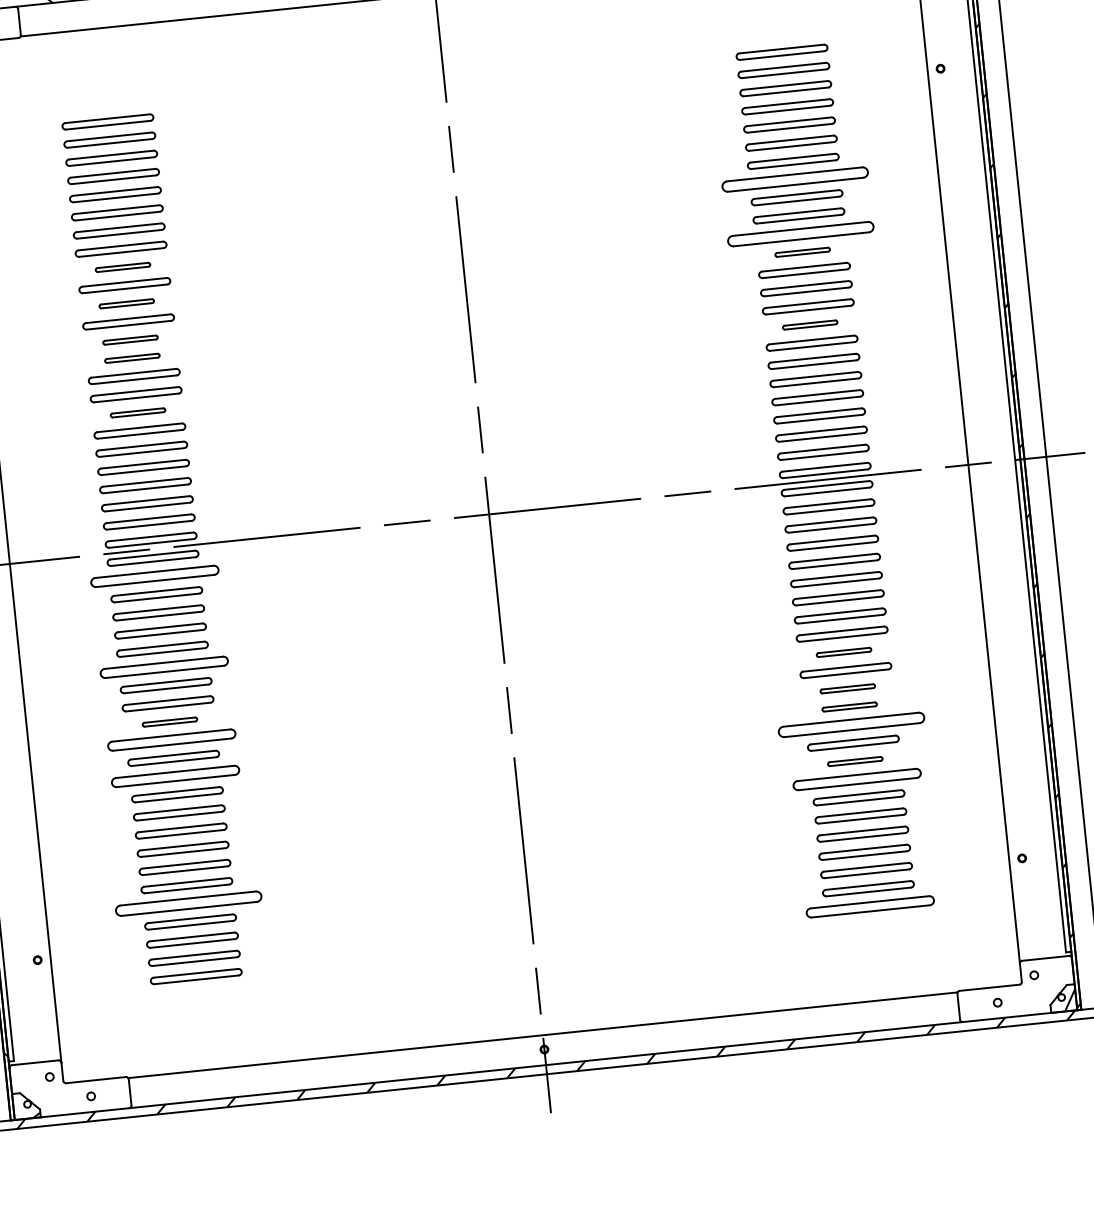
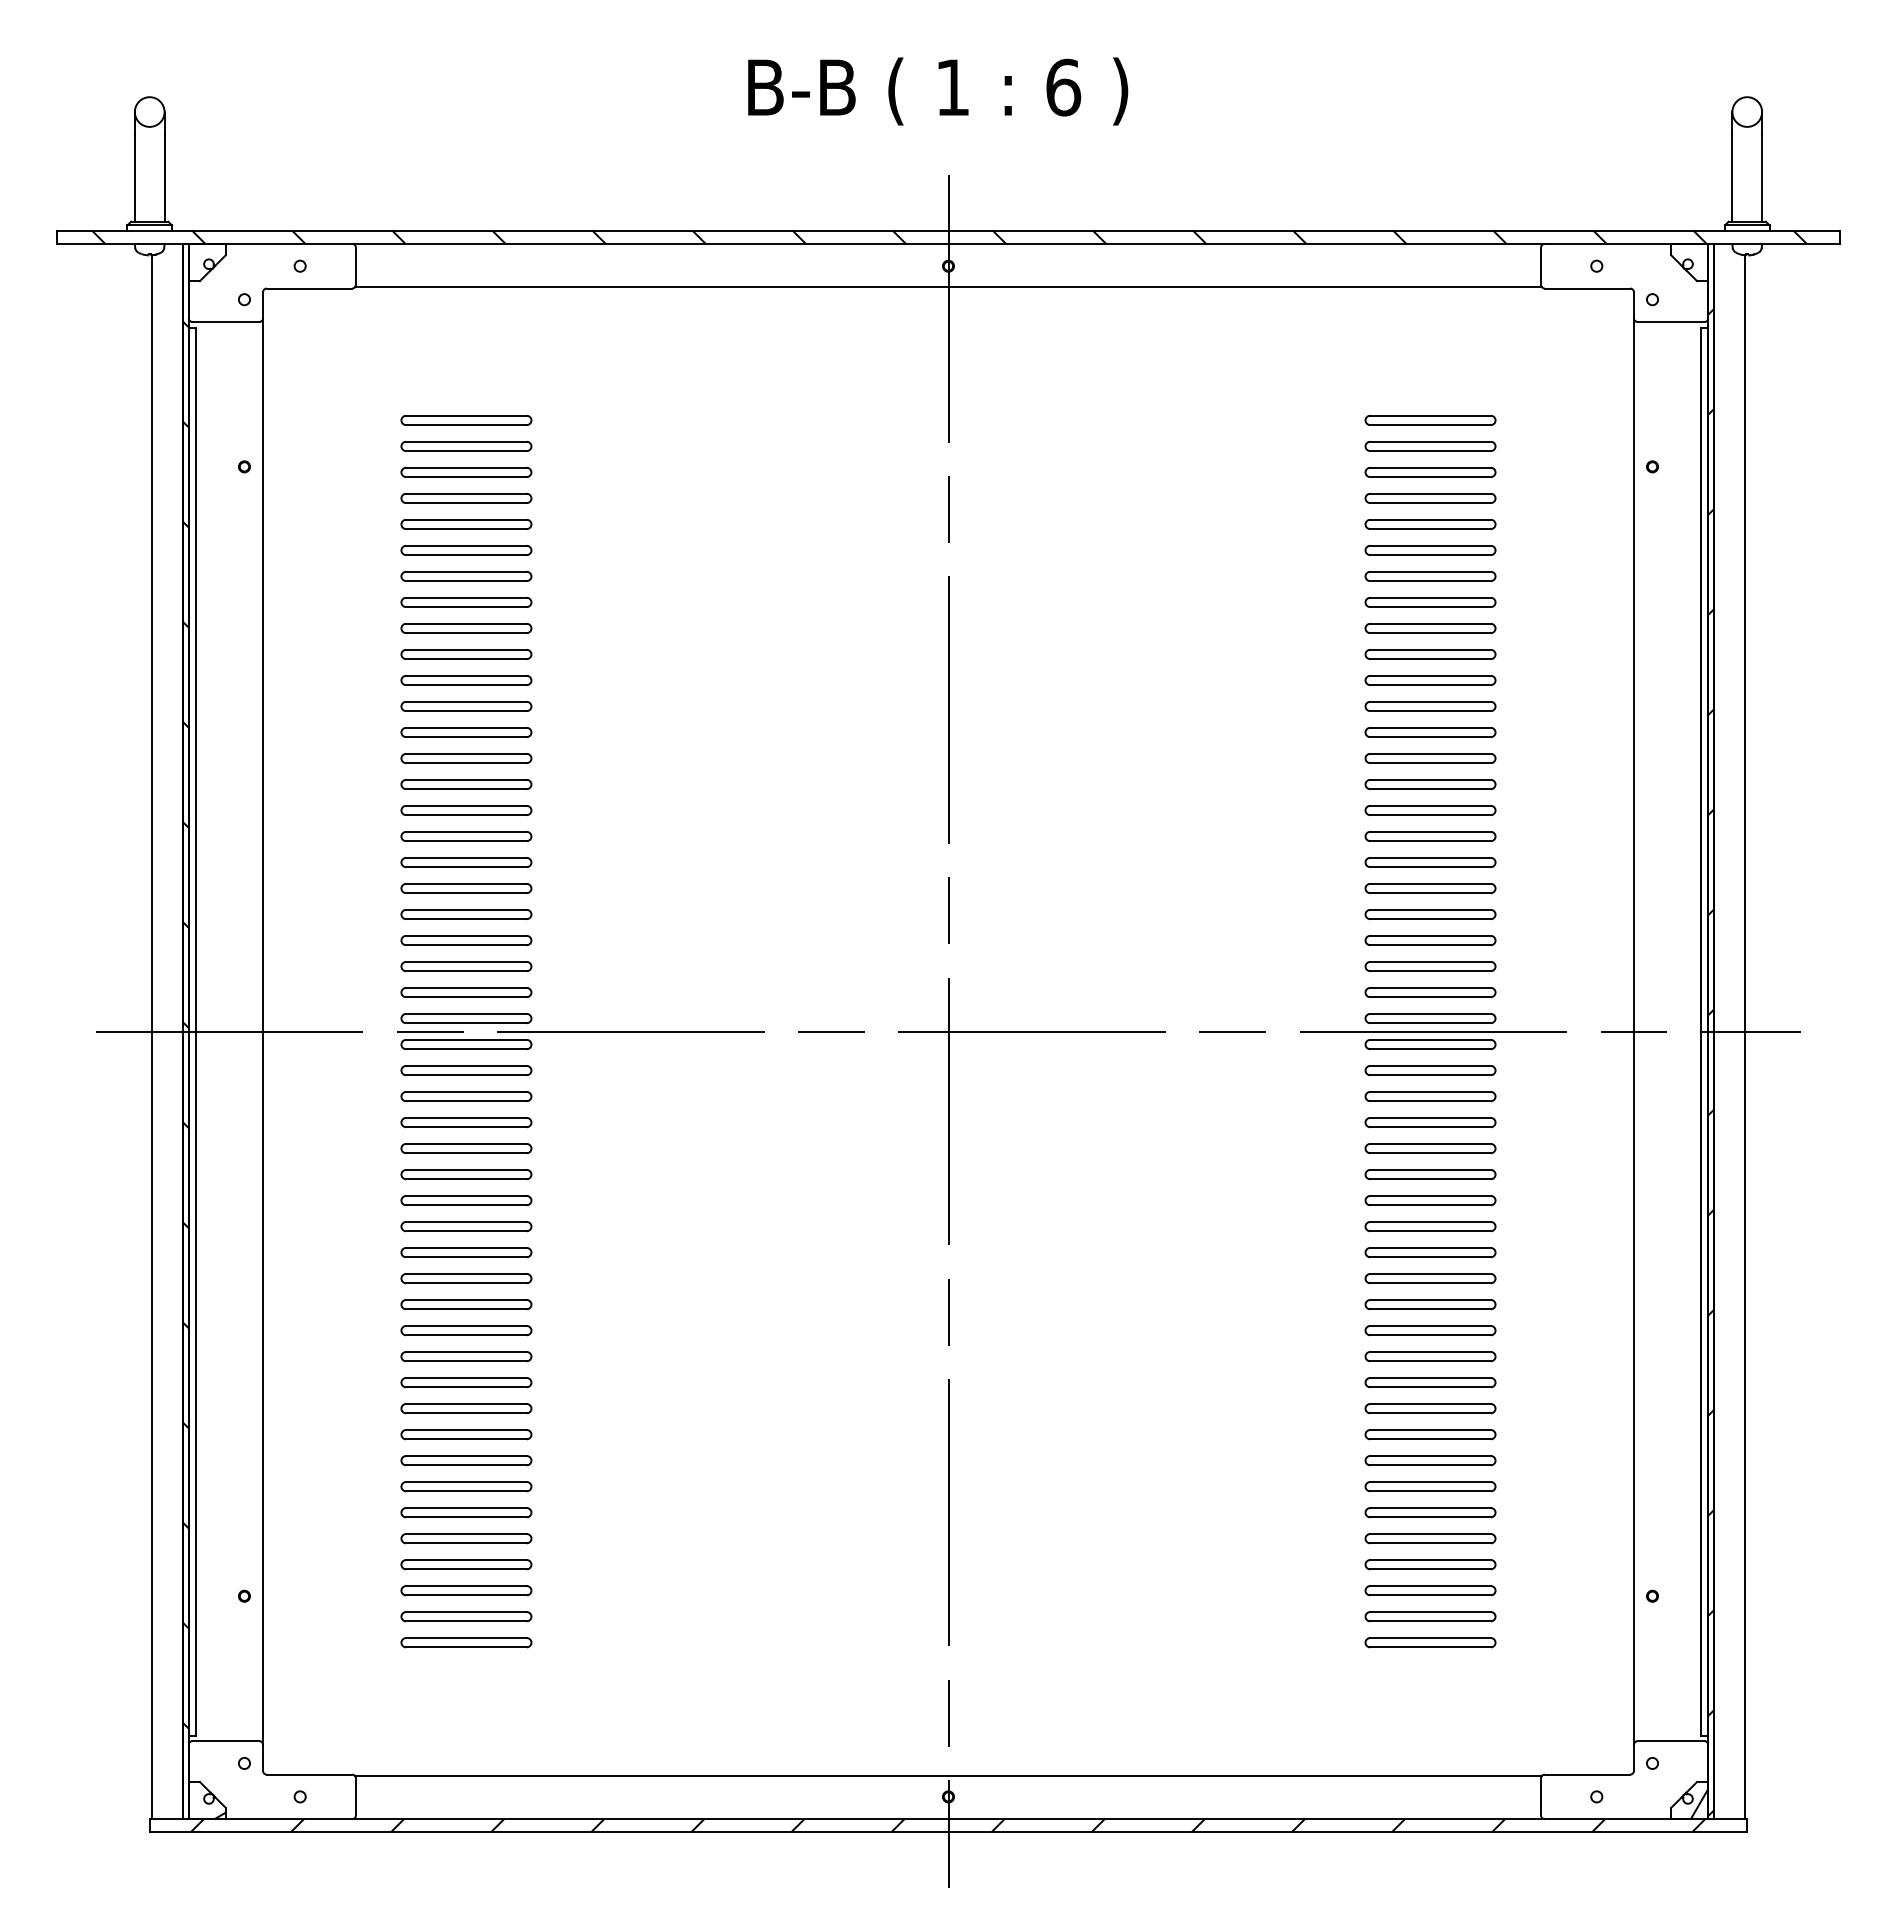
part: (795, 179) -> (1430, 602), size x0.62
part: (800, 234) -> (1430, 680), size x0.62
part: (802, 252) -> (1430, 706), size x1.67
part: (123, 267) -> (466, 628), size x1.67
part: (126, 303) -> (466, 680), size x1.67
part: (810, 325) -> (1430, 810), size x1.67
part: (130, 340) -> (466, 732), size x1.67
part: (132, 358) -> (466, 758), size x1.67
part: (138, 412) -> (466, 836), size x1.67
part: (154, 576) -> (466, 1070), size x0.71
part: (844, 652) -> (1430, 1278), size x1.67
part: (164, 667) -> (466, 1200), size x0.71
part: (847, 688) -> (1430, 1330), size x1.67
part: (849, 706) -> (1430, 1356), size x1.67
part: (169, 721) -> (466, 1278), size x1.67
part: (851, 724) -> (1430, 1382), size x0.62
part: (171, 740) -> (466, 1304), size x0.71
part: (855, 761) -> (1430, 1434), size x1.67
part: (175, 776) -> (466, 1356), size x0.71
part: (857, 779) -> (1430, 1460), size x0.71
part: (188, 903) -> (466, 1538), size x0.62
part: (870, 906) -> (1430, 1642), size x0.71

